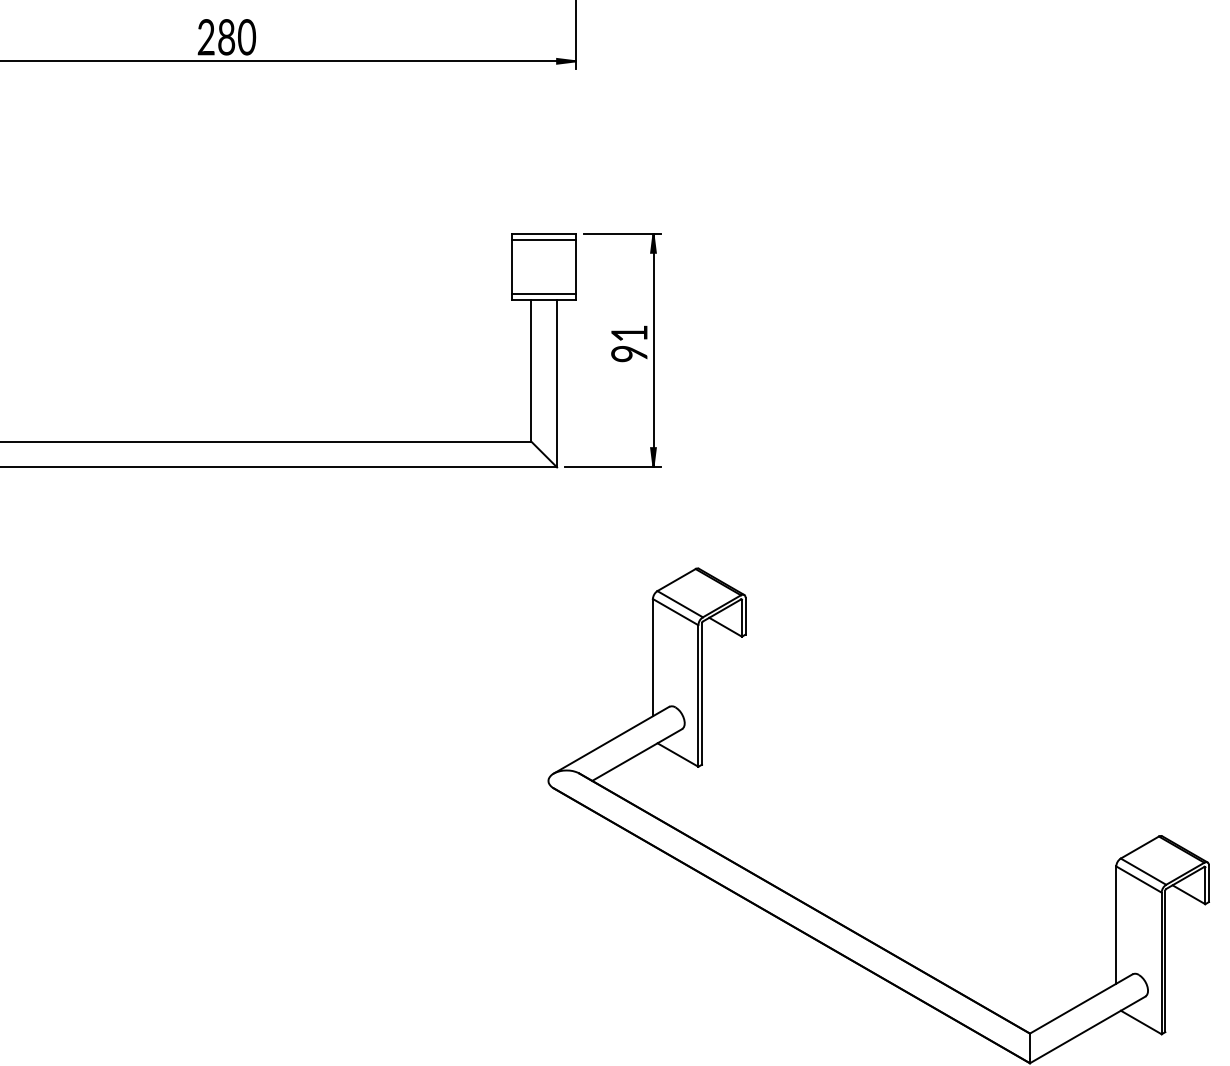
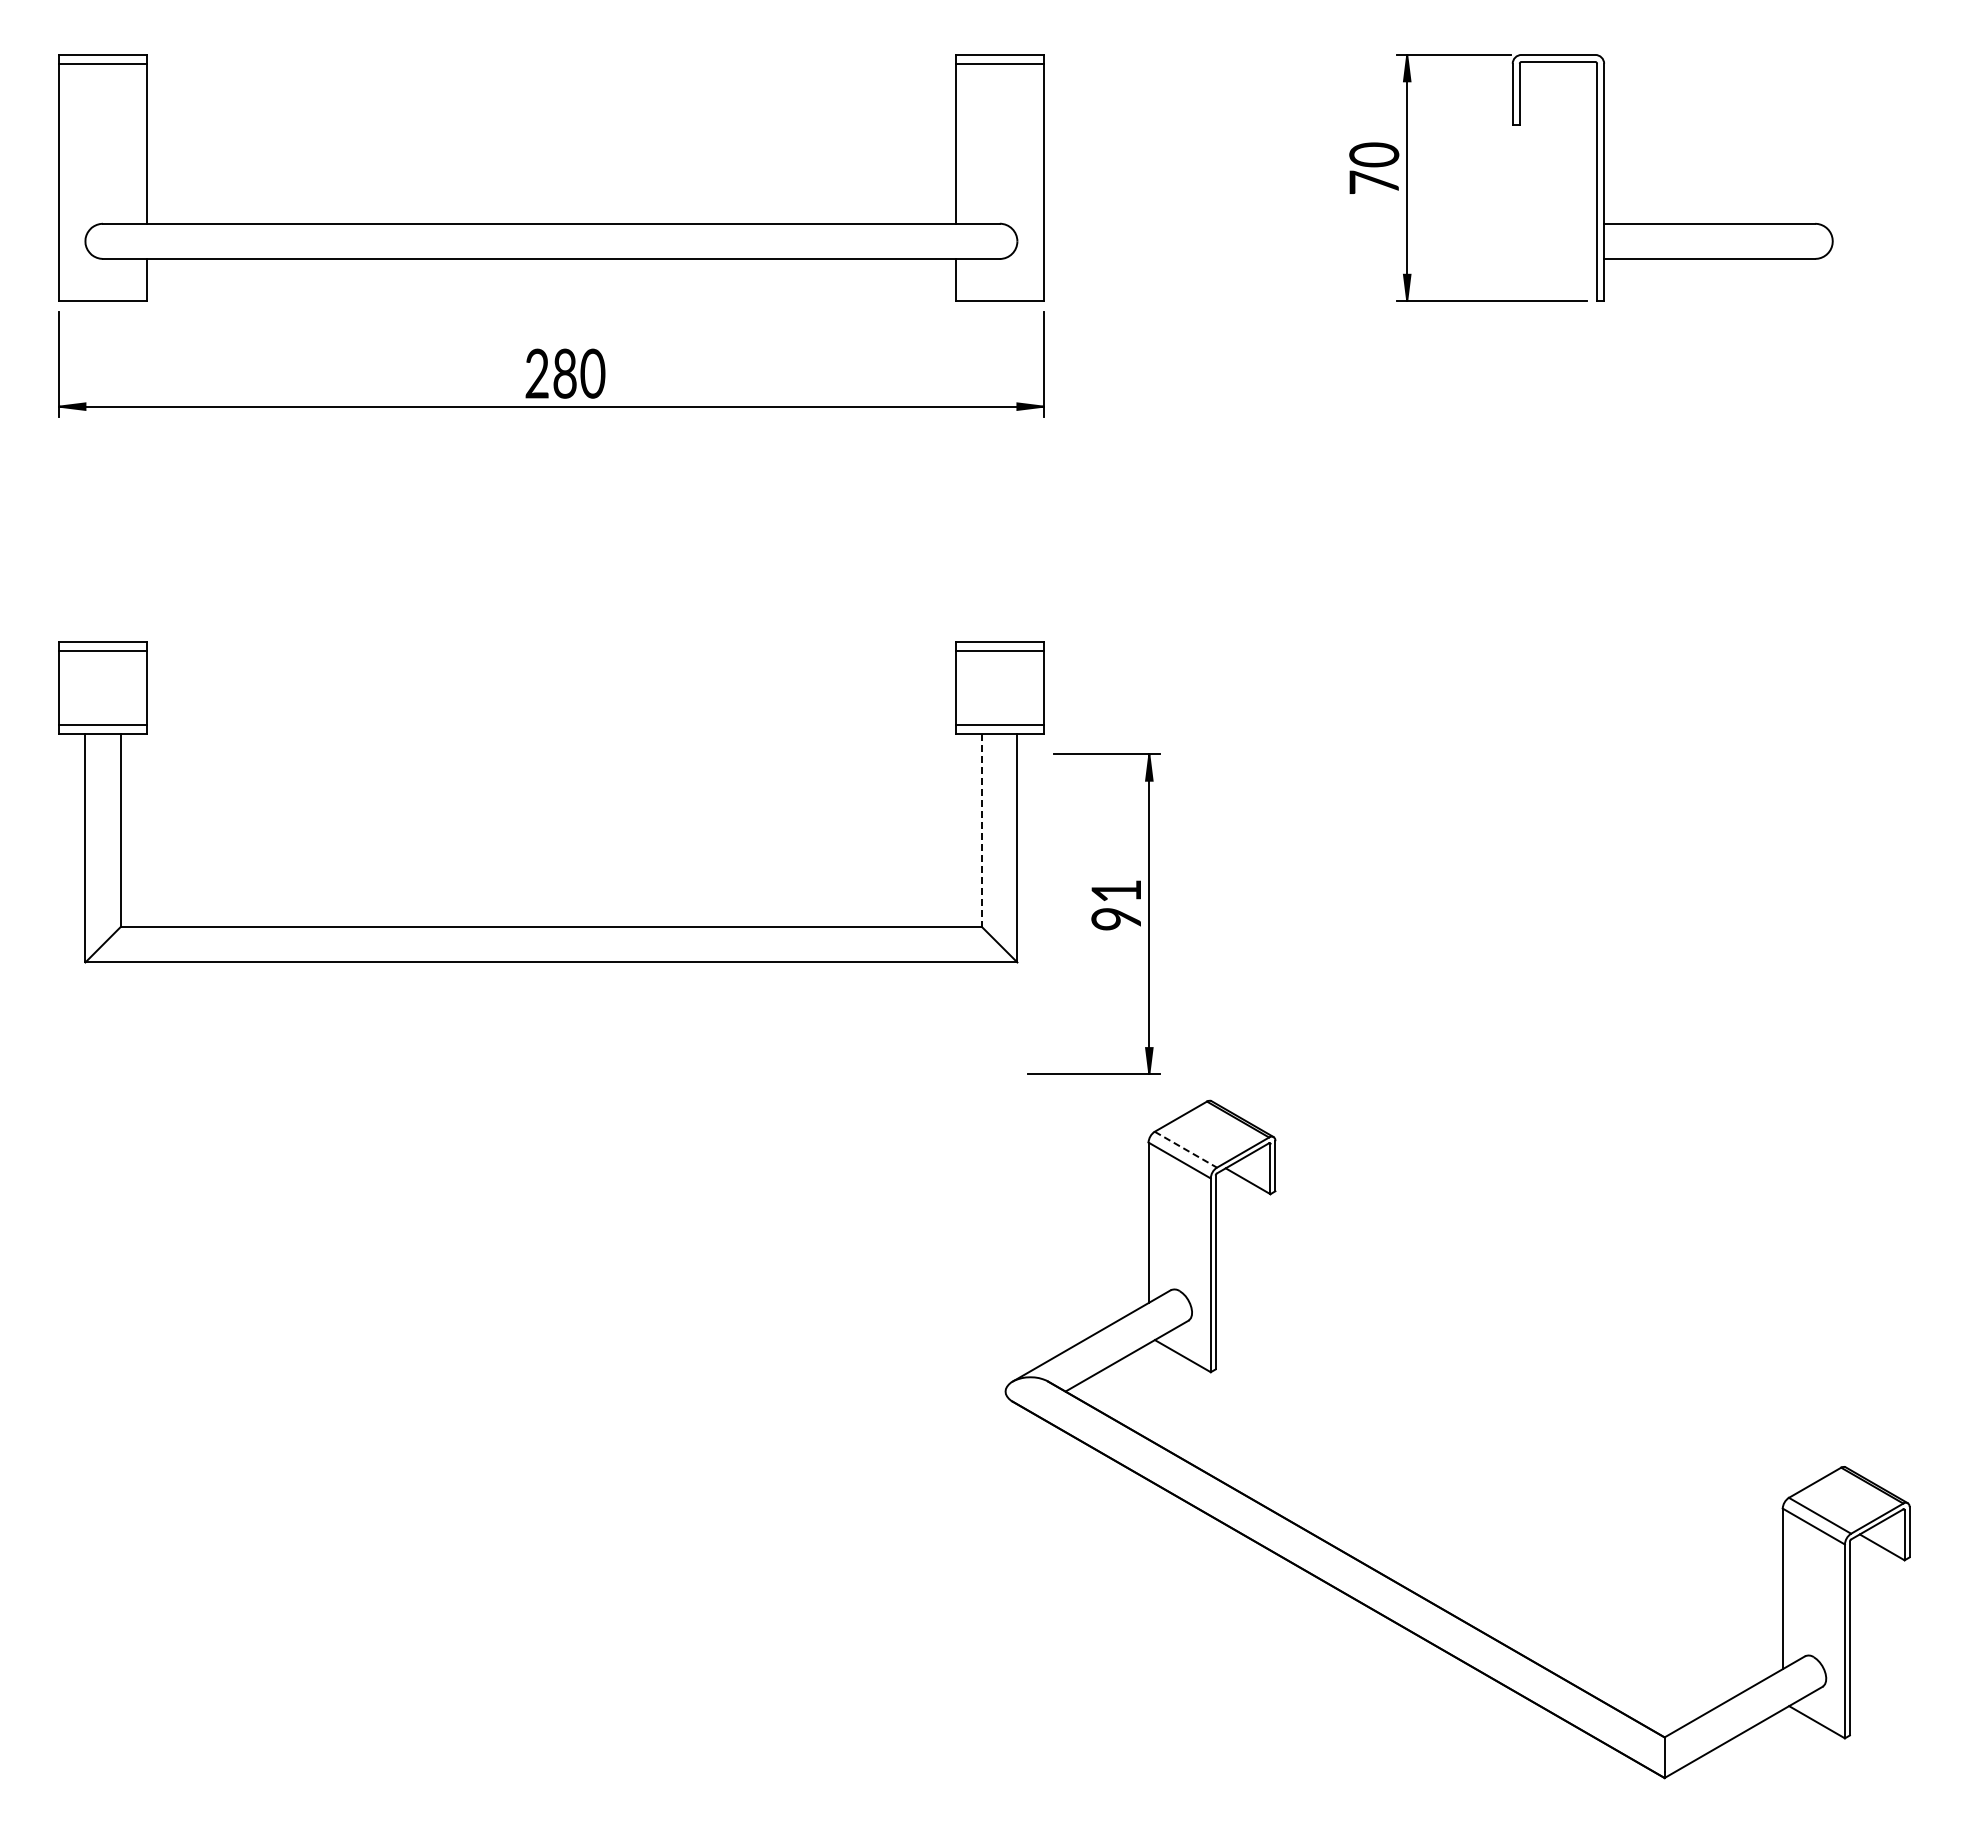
part: (612, 349) -> (1093, 913), moved
line: (531, 371) -> (982, 830), solid -> dashed
line: (679, 604) -> (1185, 1149), solid -> dashed

